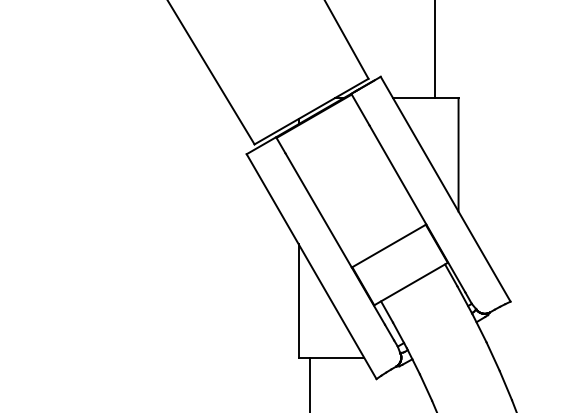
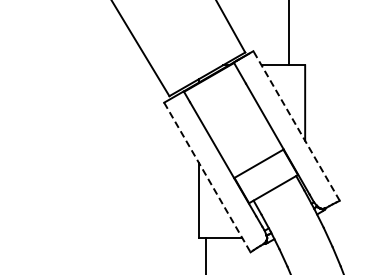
line: (445, 188) -> (296, 125), solid -> dashed
line: (311, 266) -> (207, 177), solid -> dashed

